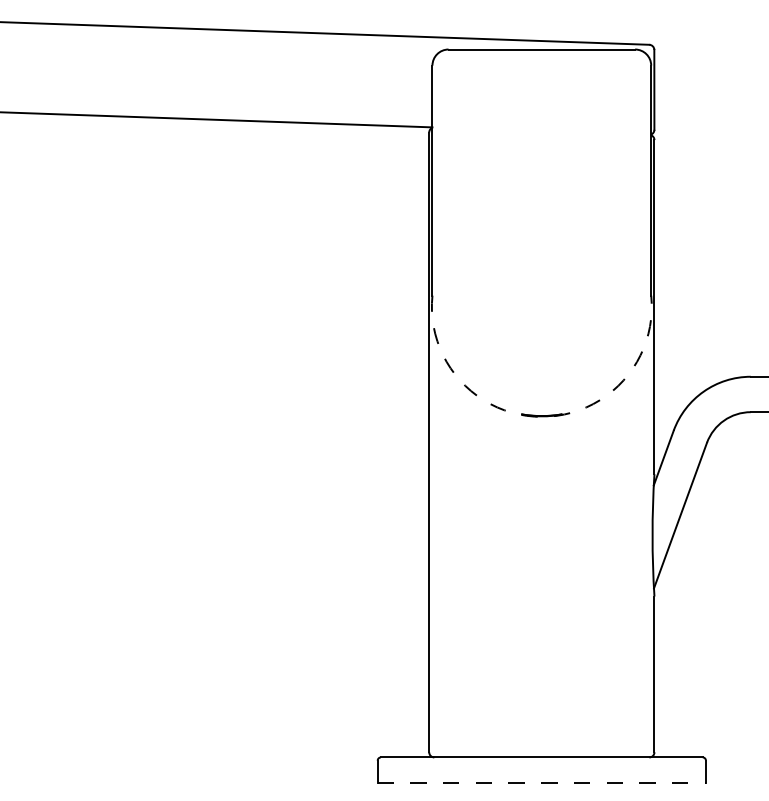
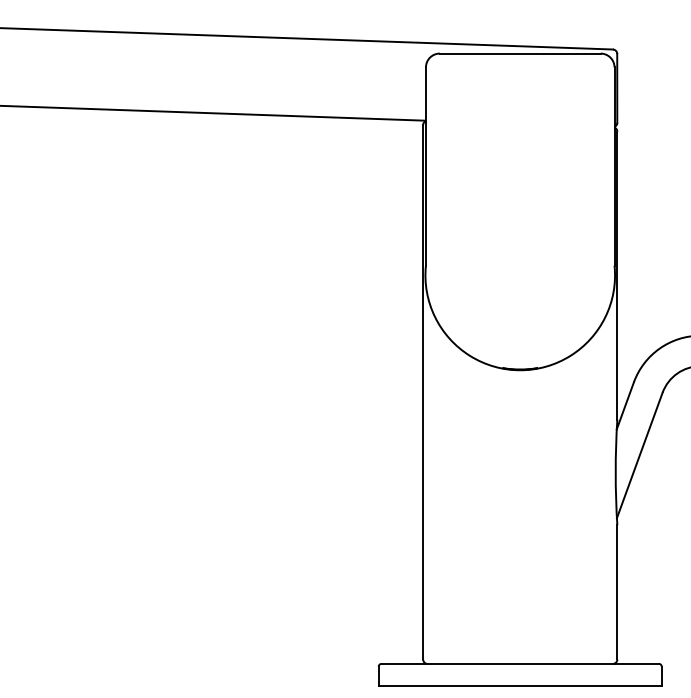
arc: (542, 417) -> (520, 370), dashed -> solid
line: (542, 783) -> (520, 686), dashed -> solid

